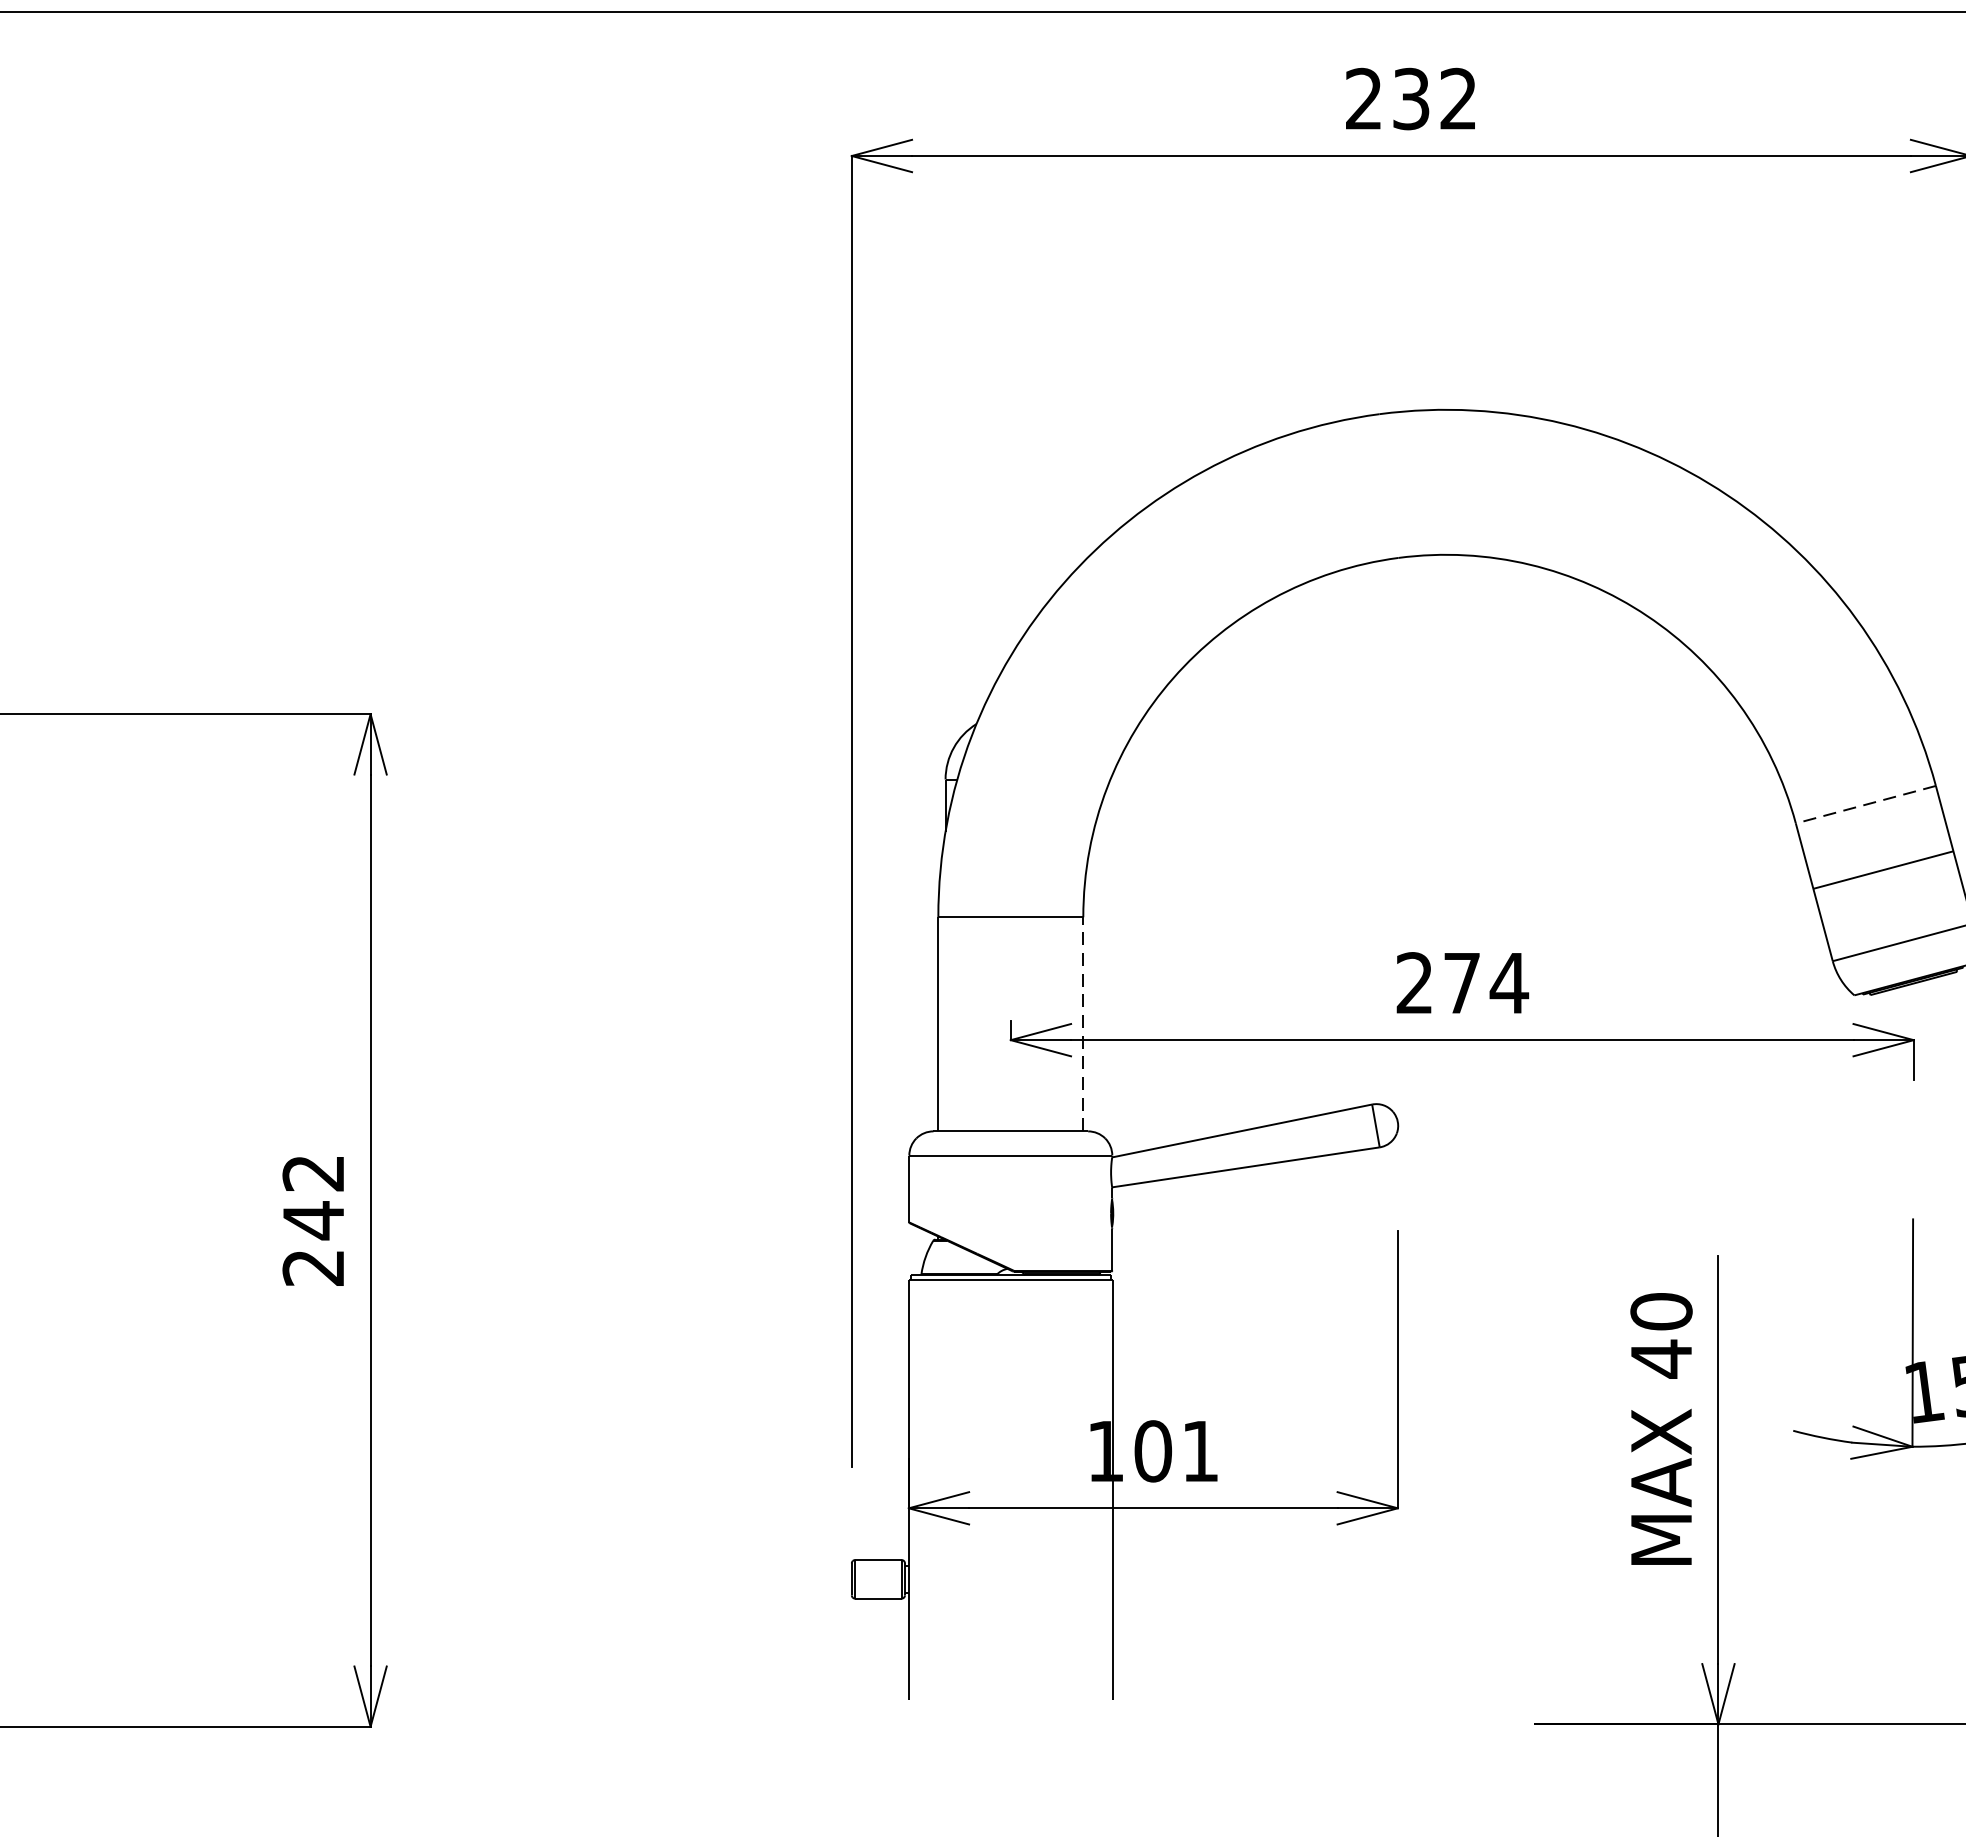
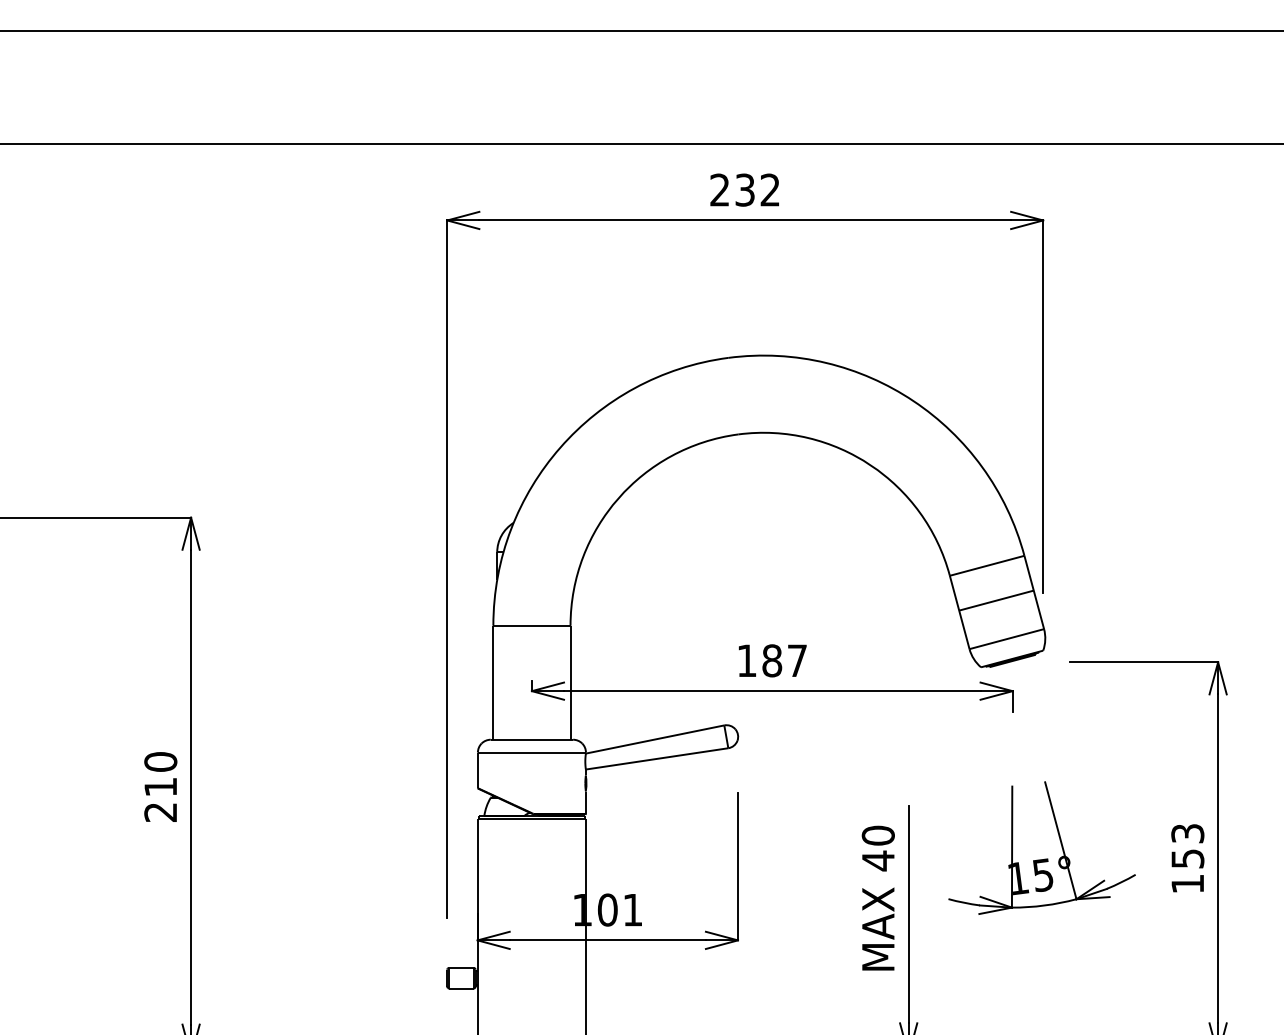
line: (1866, 804) -> (987, 565), dashed -> solid
text: (1462, 982) -> (772, 660), 274 -> 187
line: (1083, 1023) -> (570, 682), dashed -> solid
text: (313, 1196) -> (160, 774), 242 -> 210

